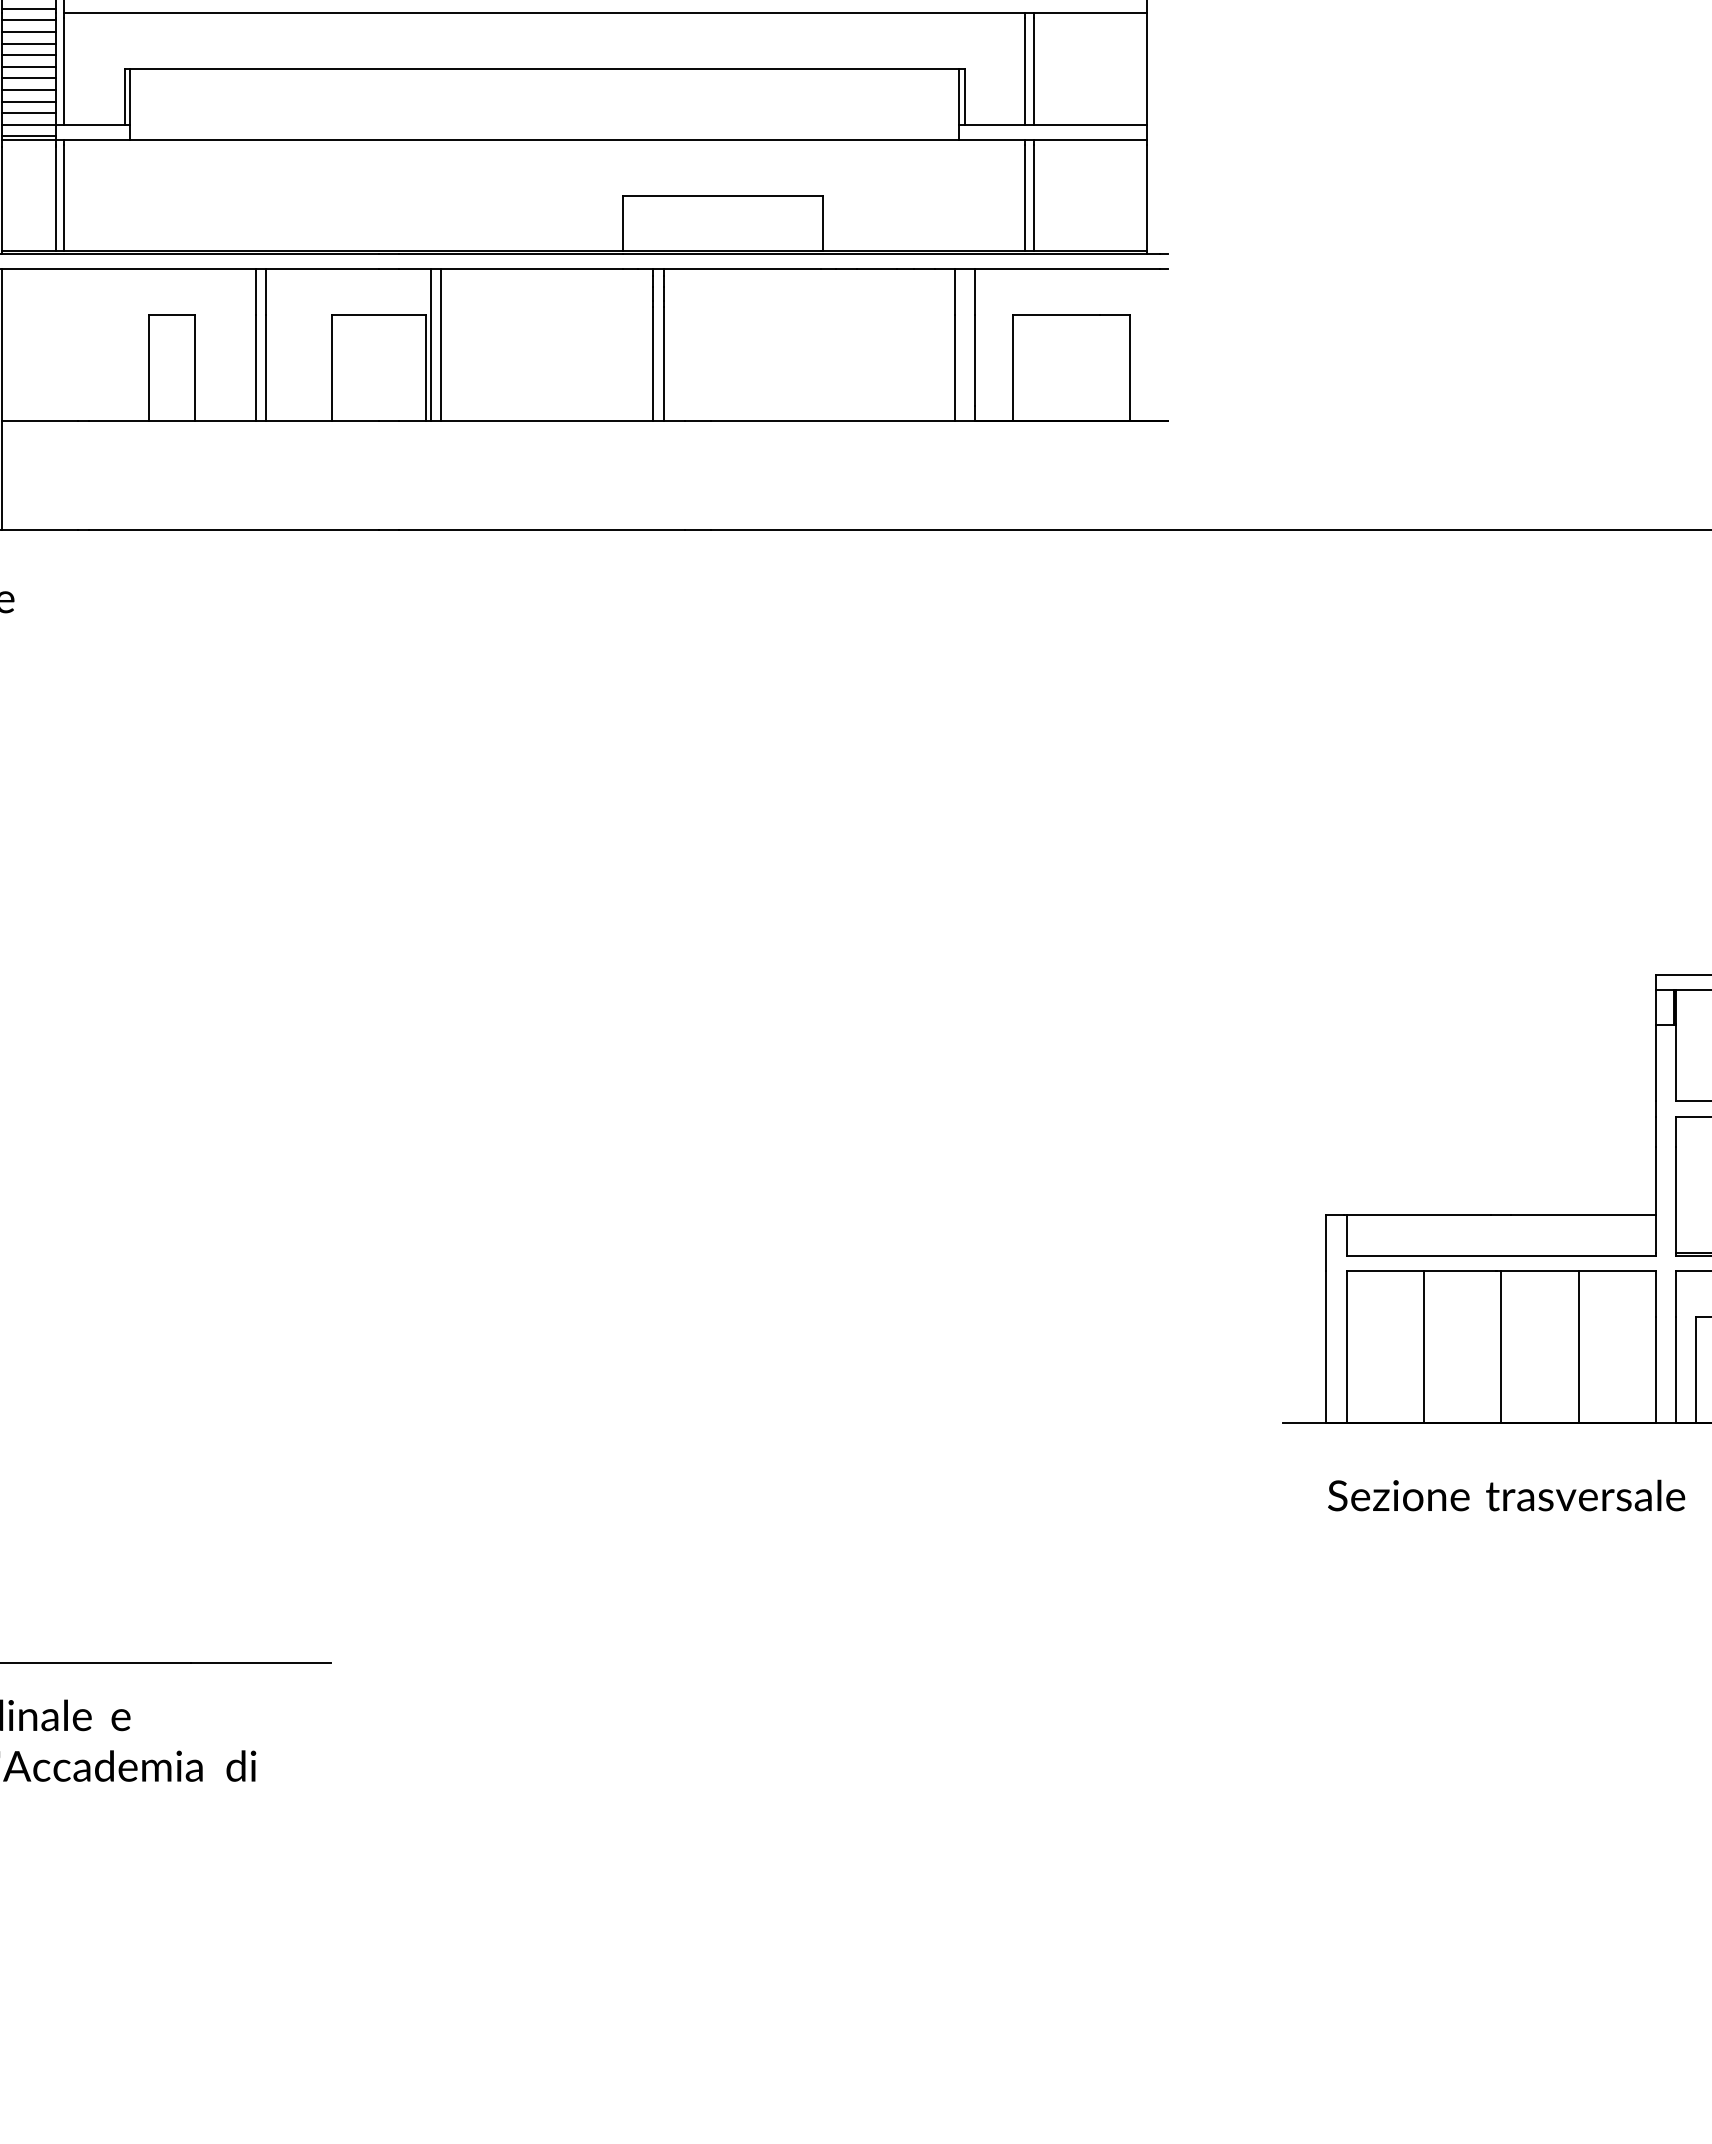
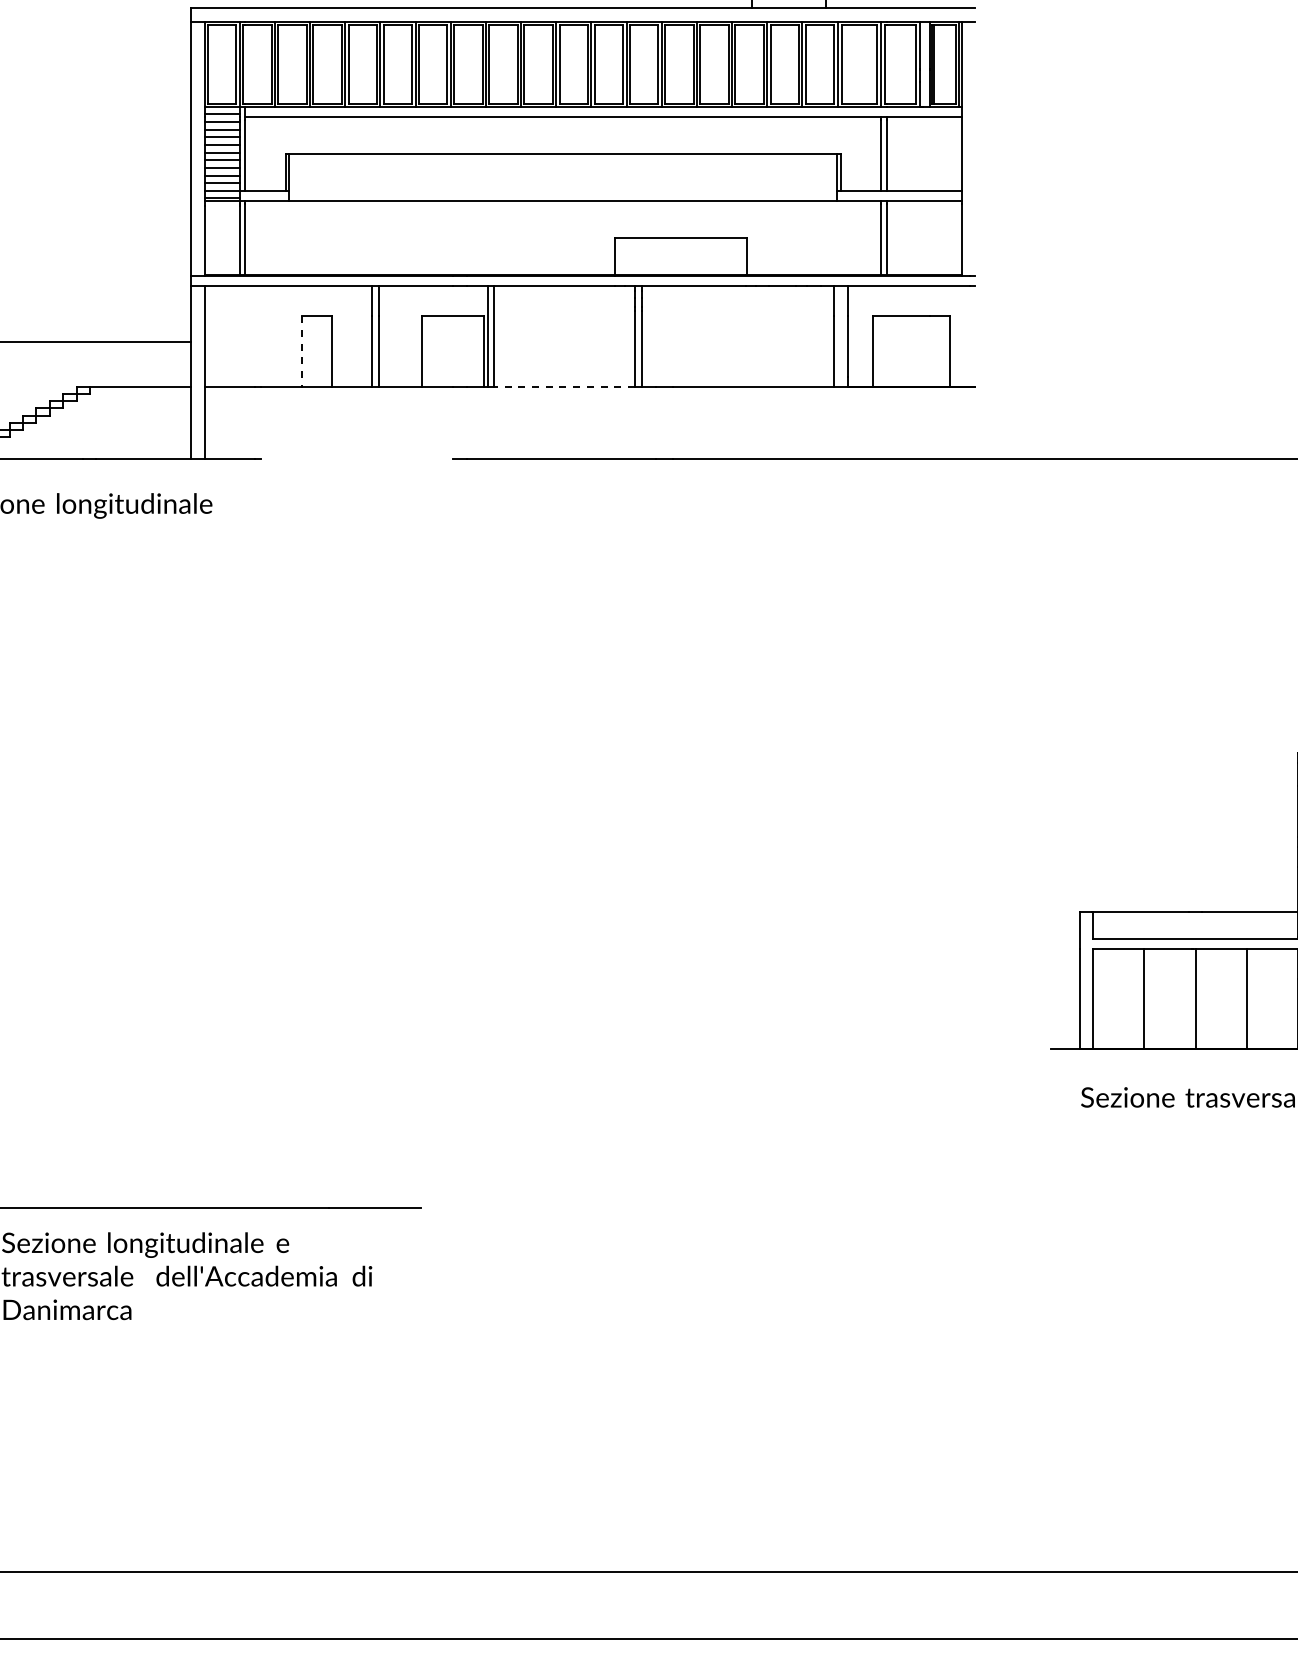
line: (149, 369) -> (301, 352), solid -> dashed
line: (546, 420) -> (564, 386), solid -> dashed
line: (233, 529) -> (357, 458), removed

